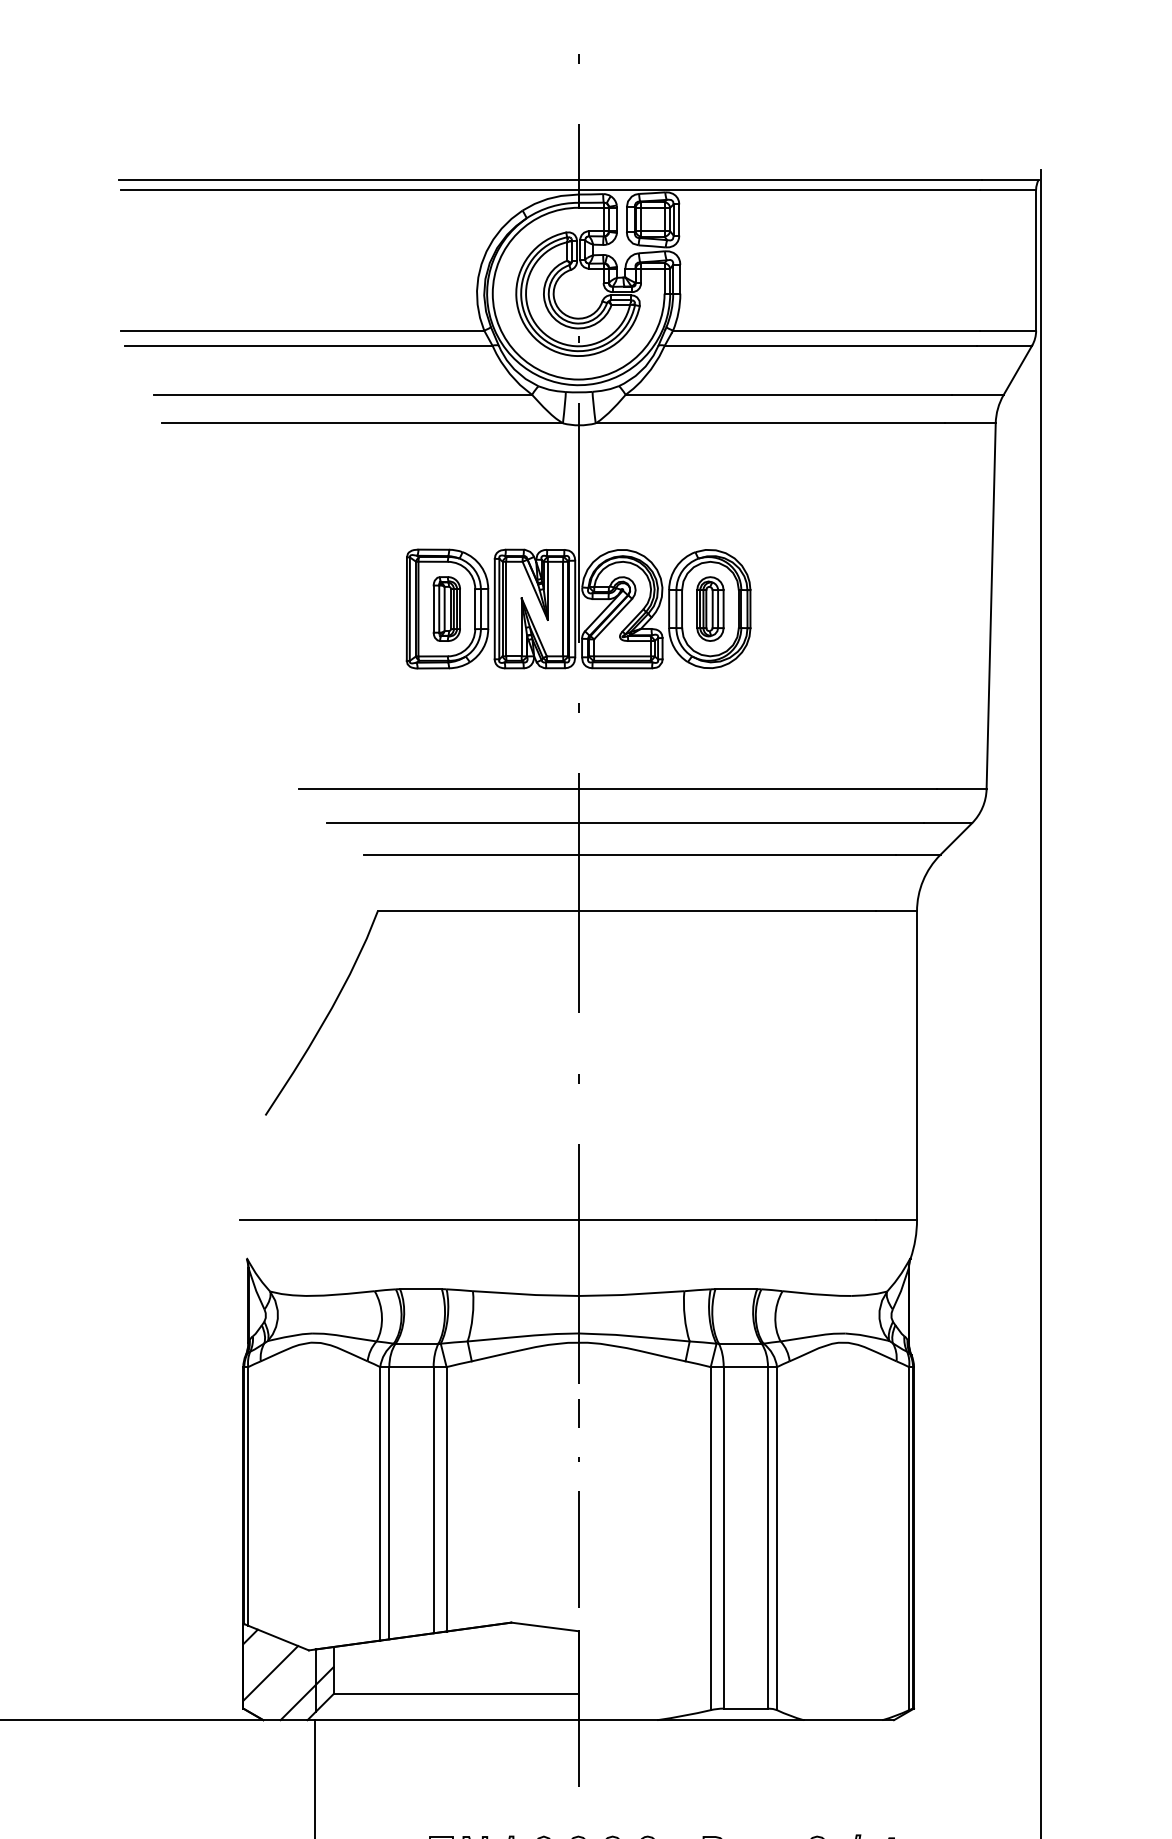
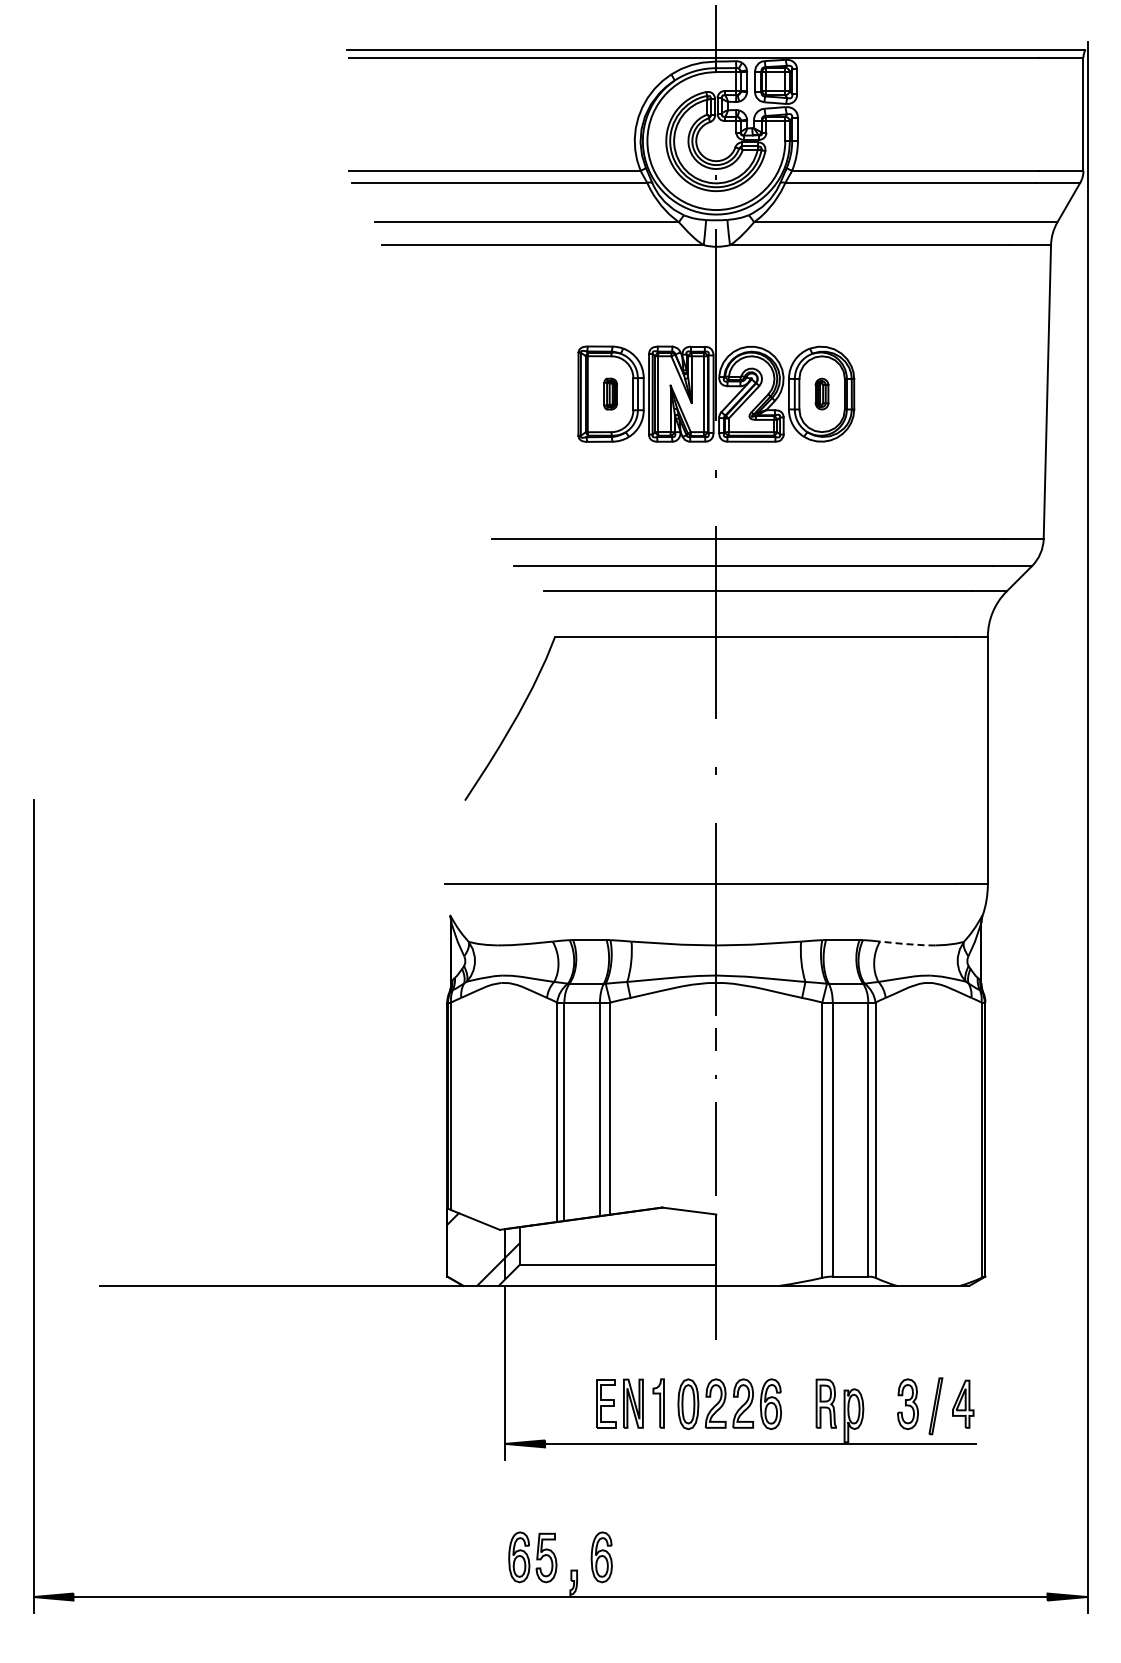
part: (446, 608) -> (610, 393), size x0.6
part: (709, 608) -> (821, 393), size x0.6
line: (816, 1294) -> (907, 944), solid -> dashed
line: (271, 1673) -> (469, 1248), removed

